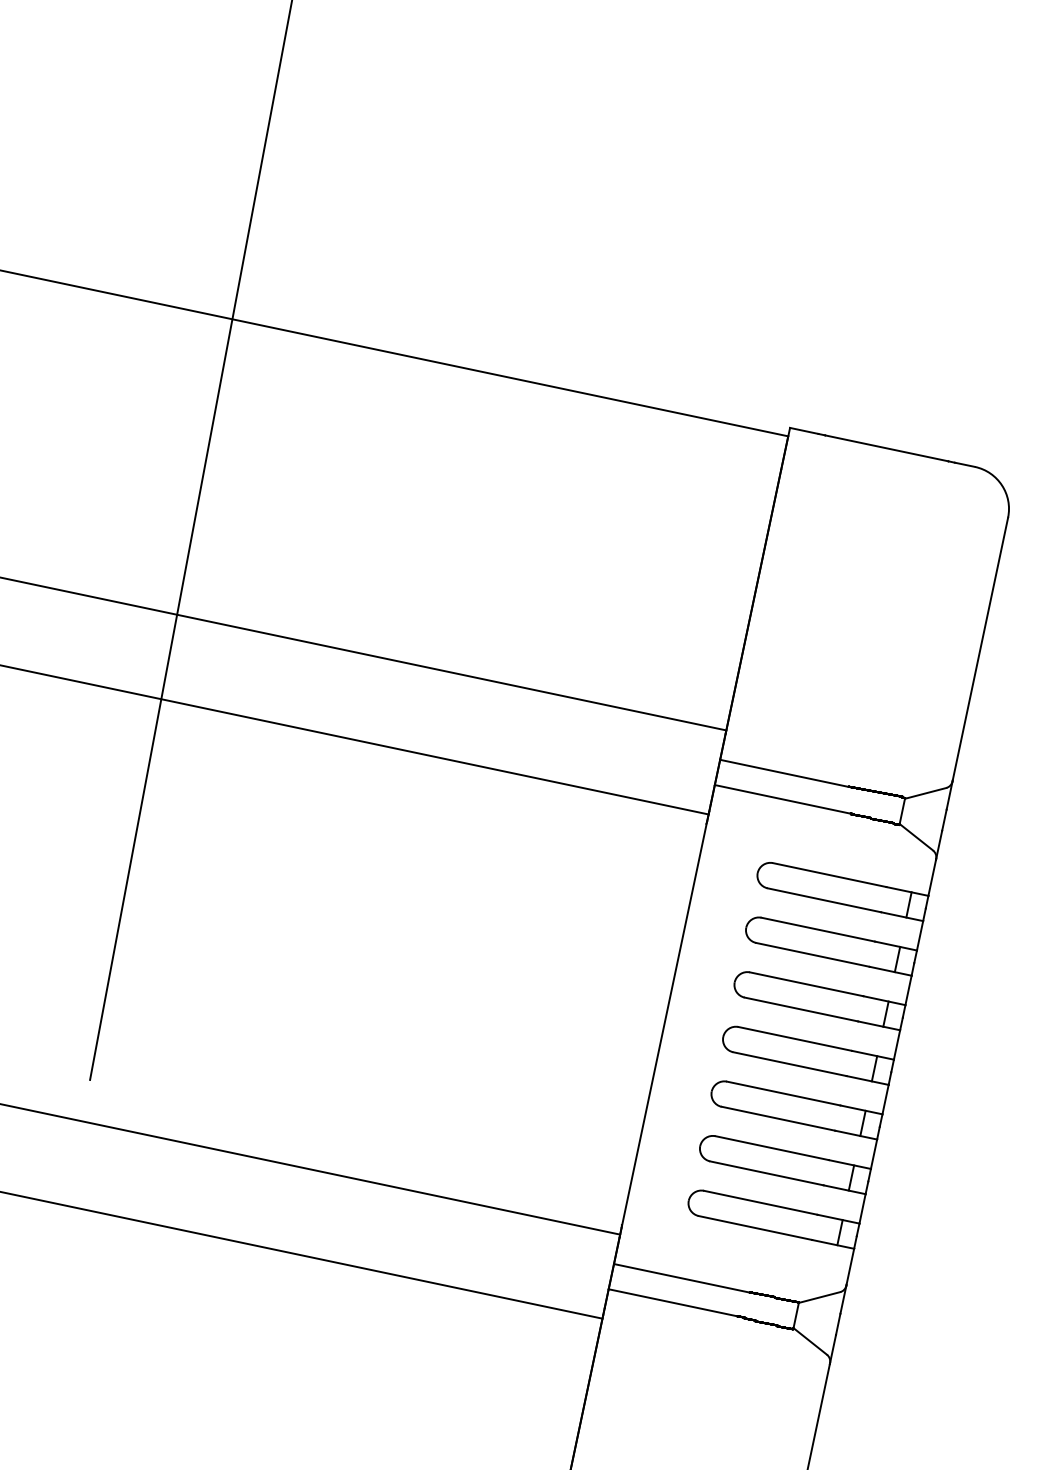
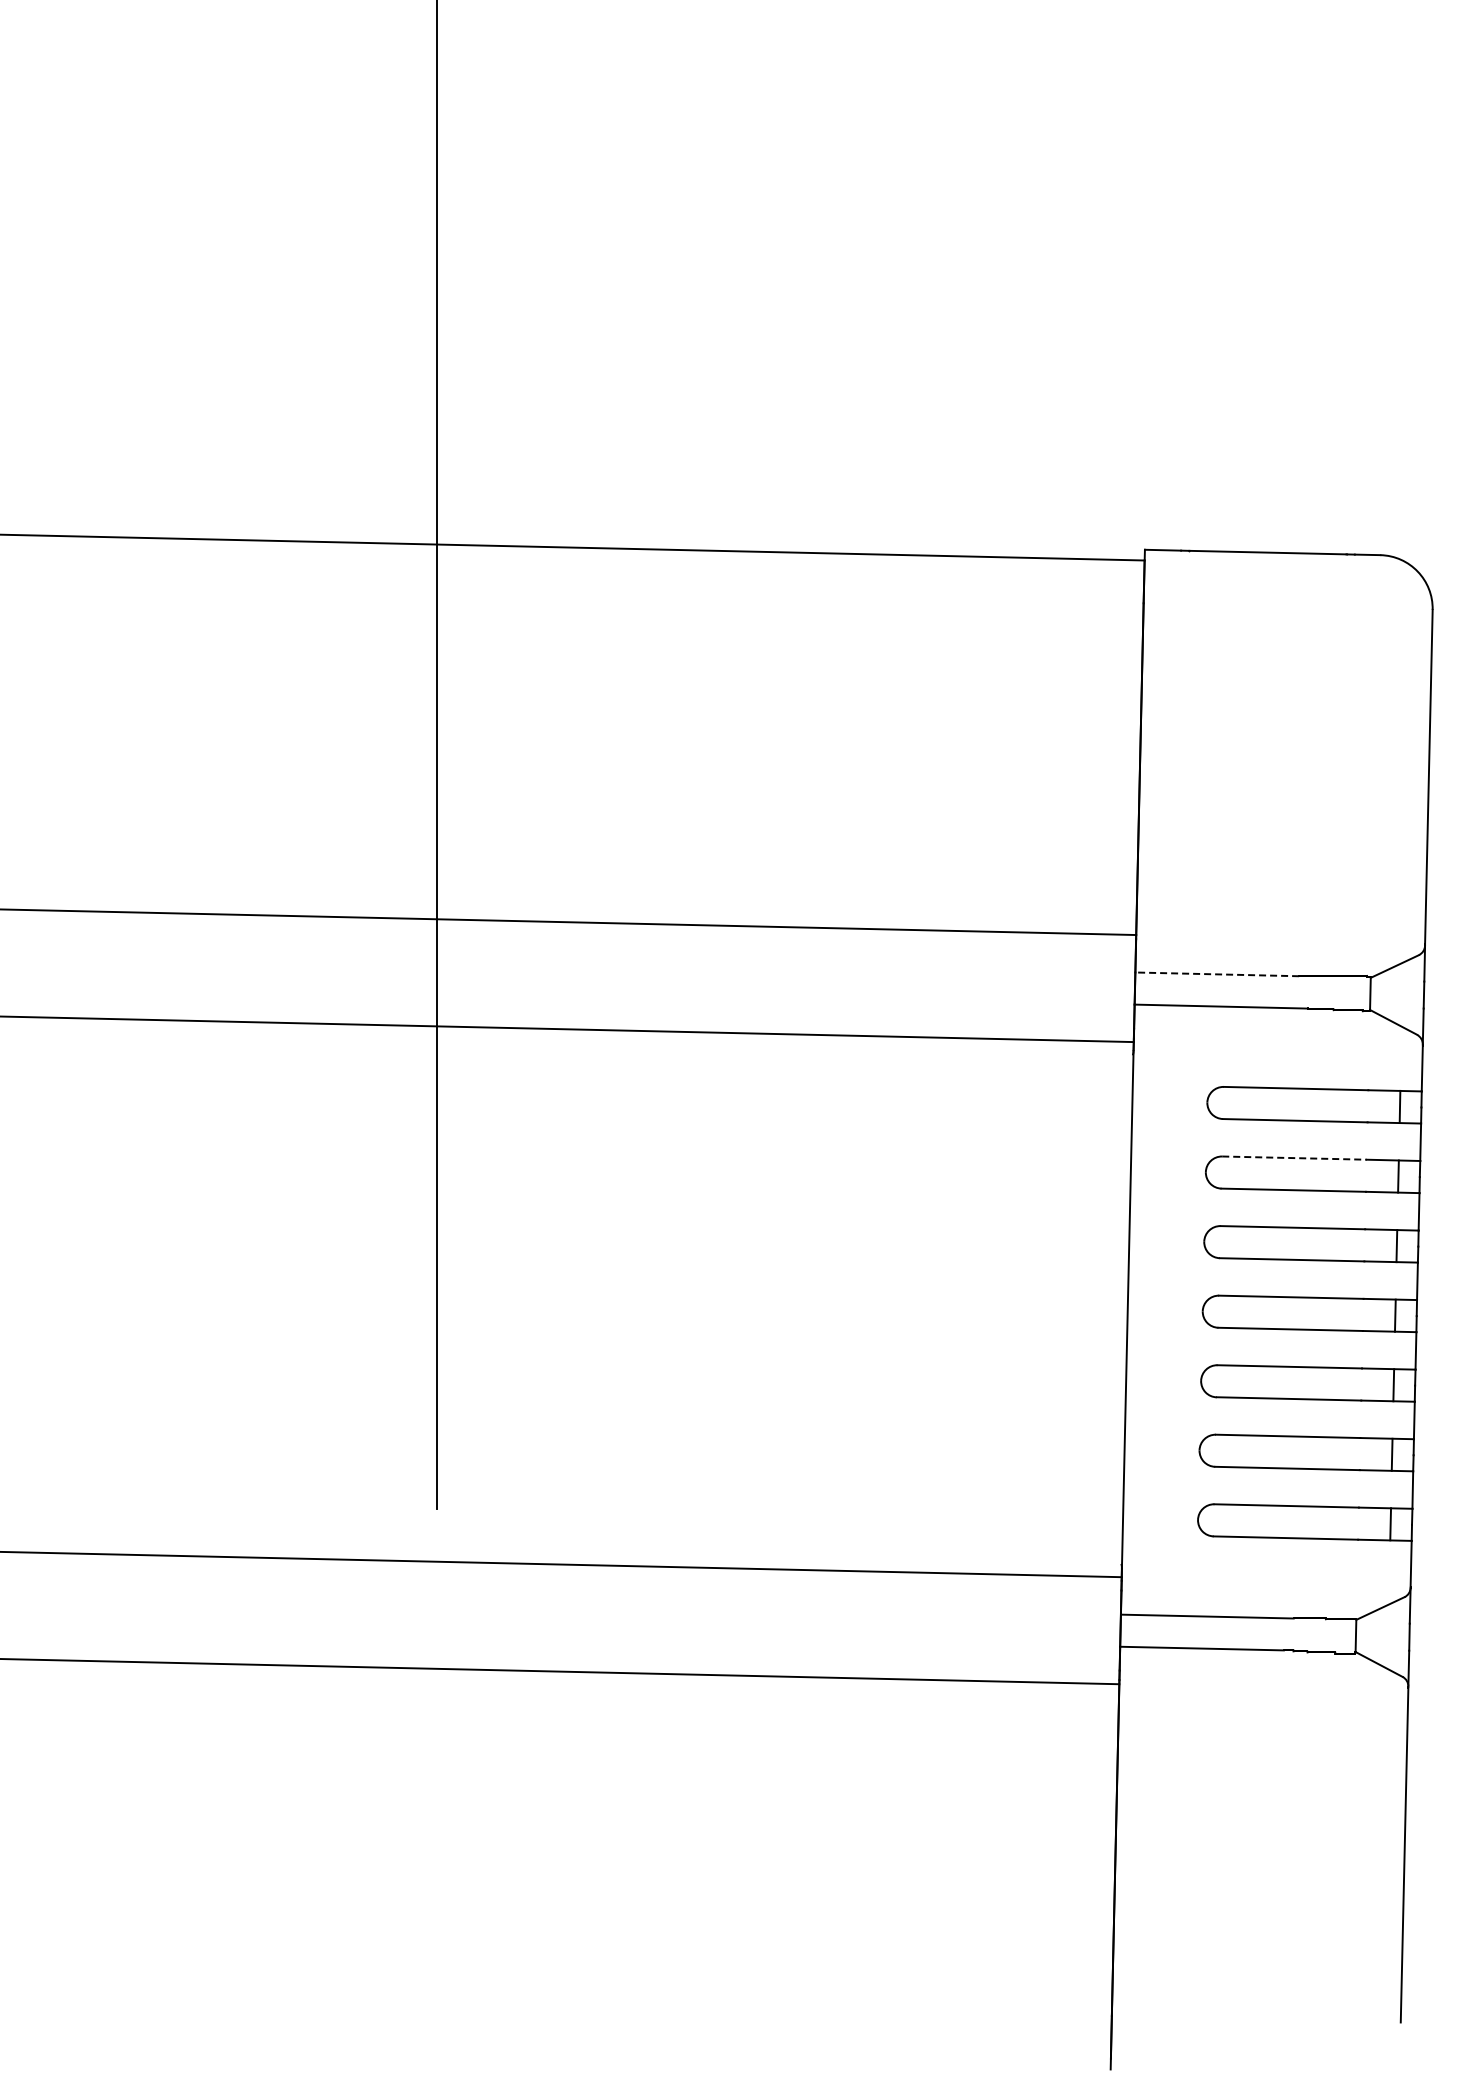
line: (784, 773) -> (1217, 974), solid -> dashed
line: (818, 929) -> (1294, 1158), solid -> dashed

